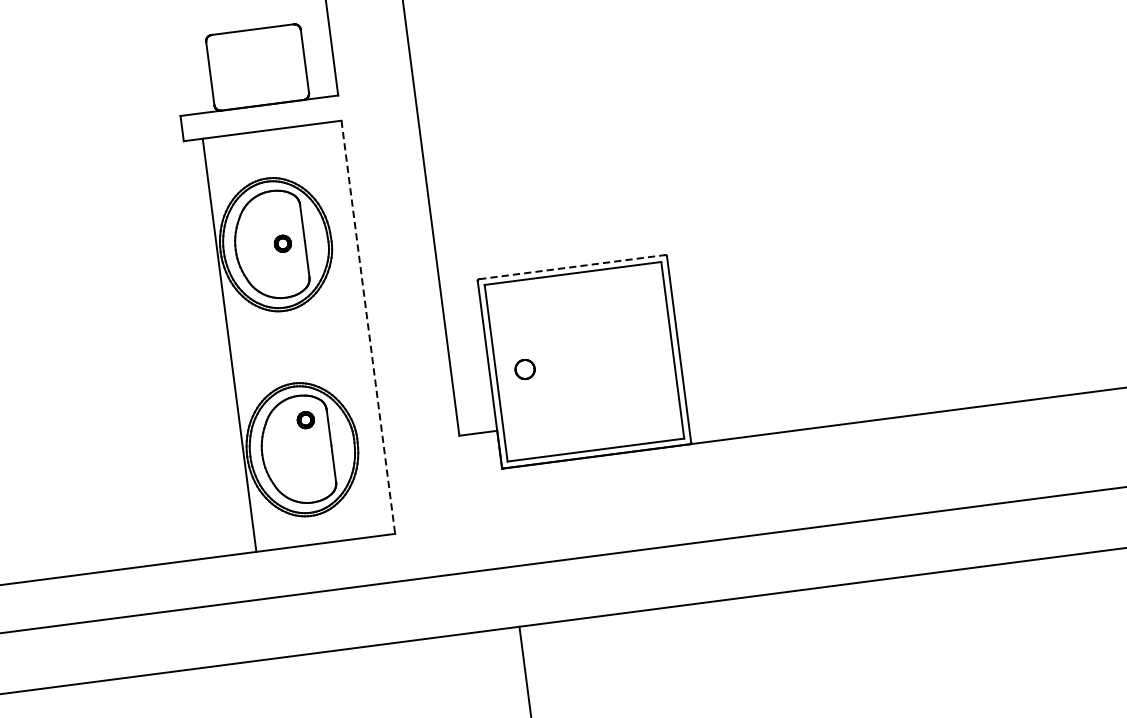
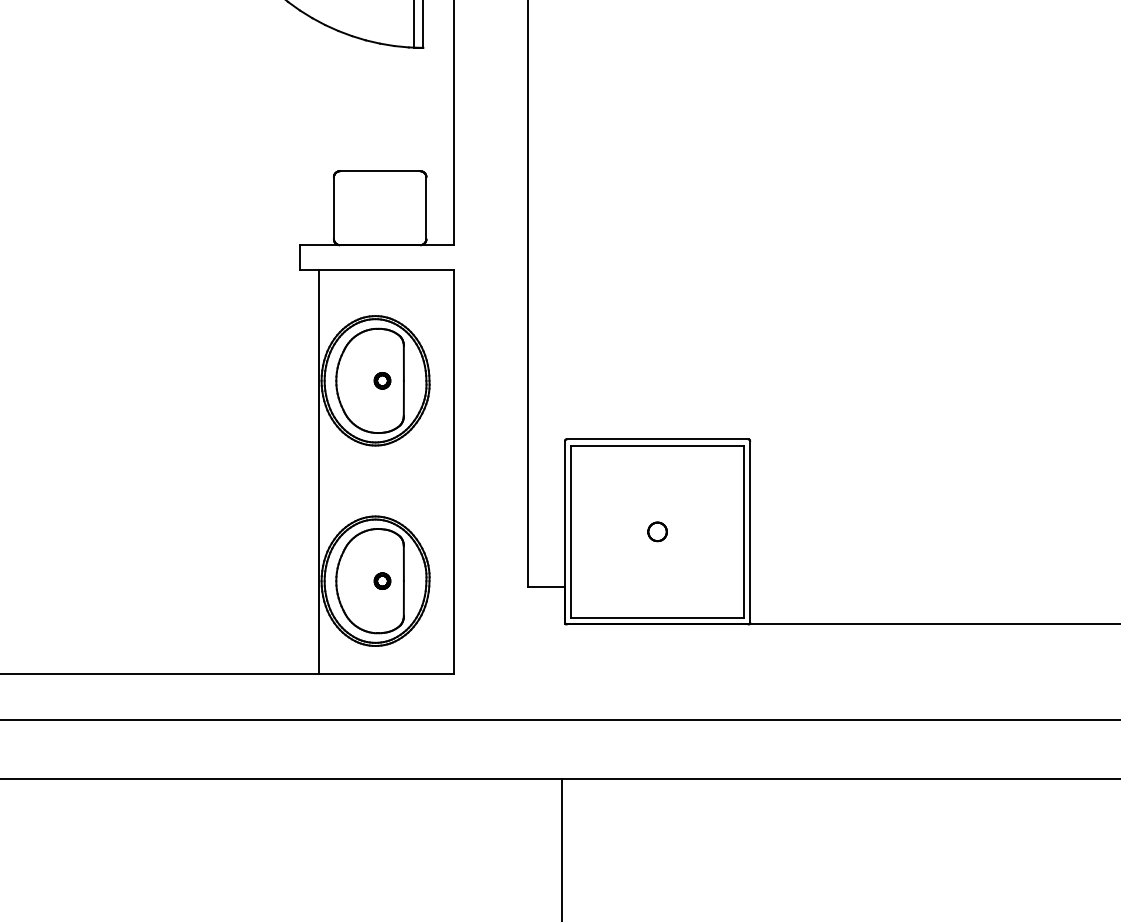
line: (572, 267) -> (657, 439), dashed -> solid
line: (368, 326) -> (454, 471), dashed -> solid
part: (524, 369) -> (657, 531), moved
part: (305, 419) -> (382, 580), moved

